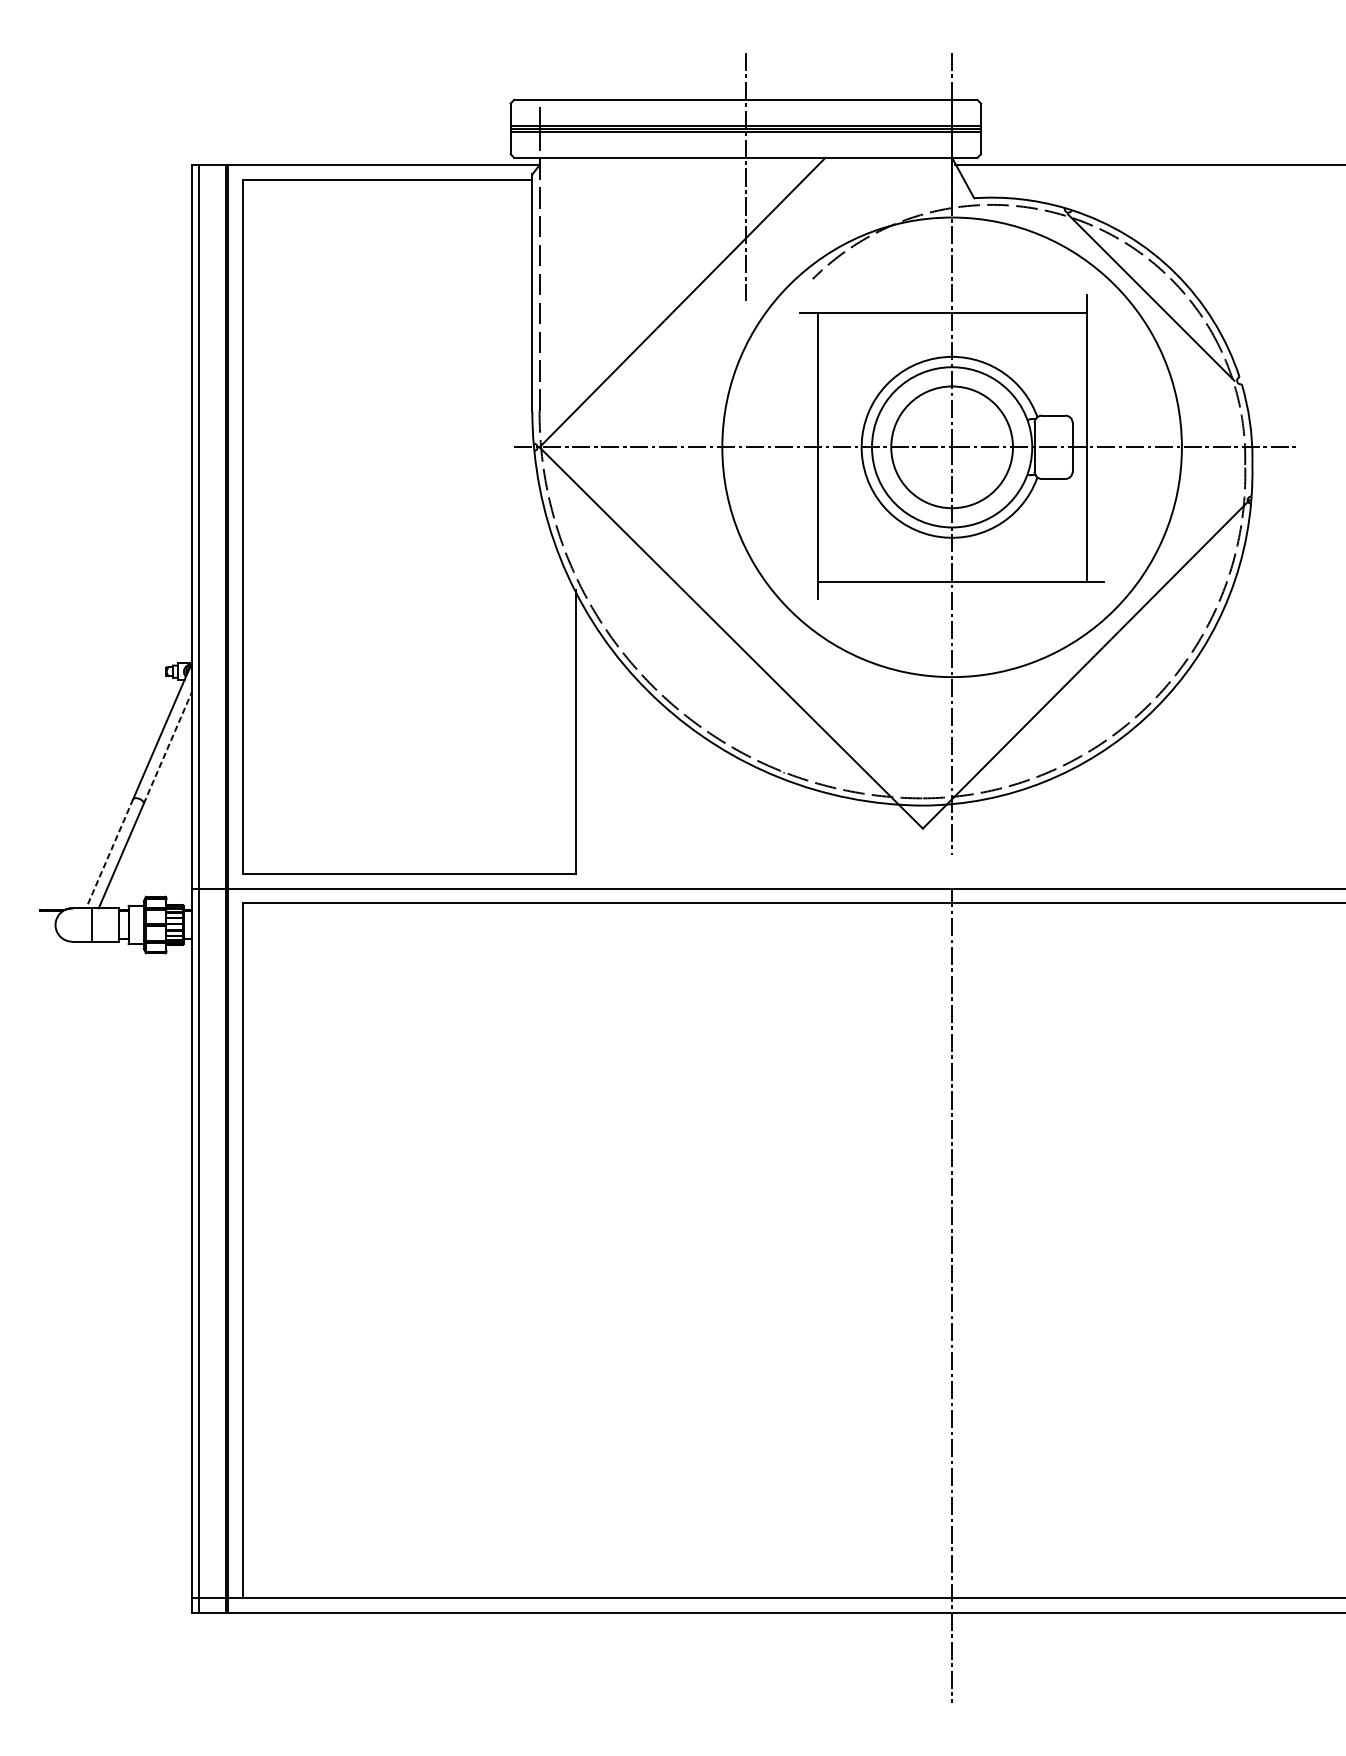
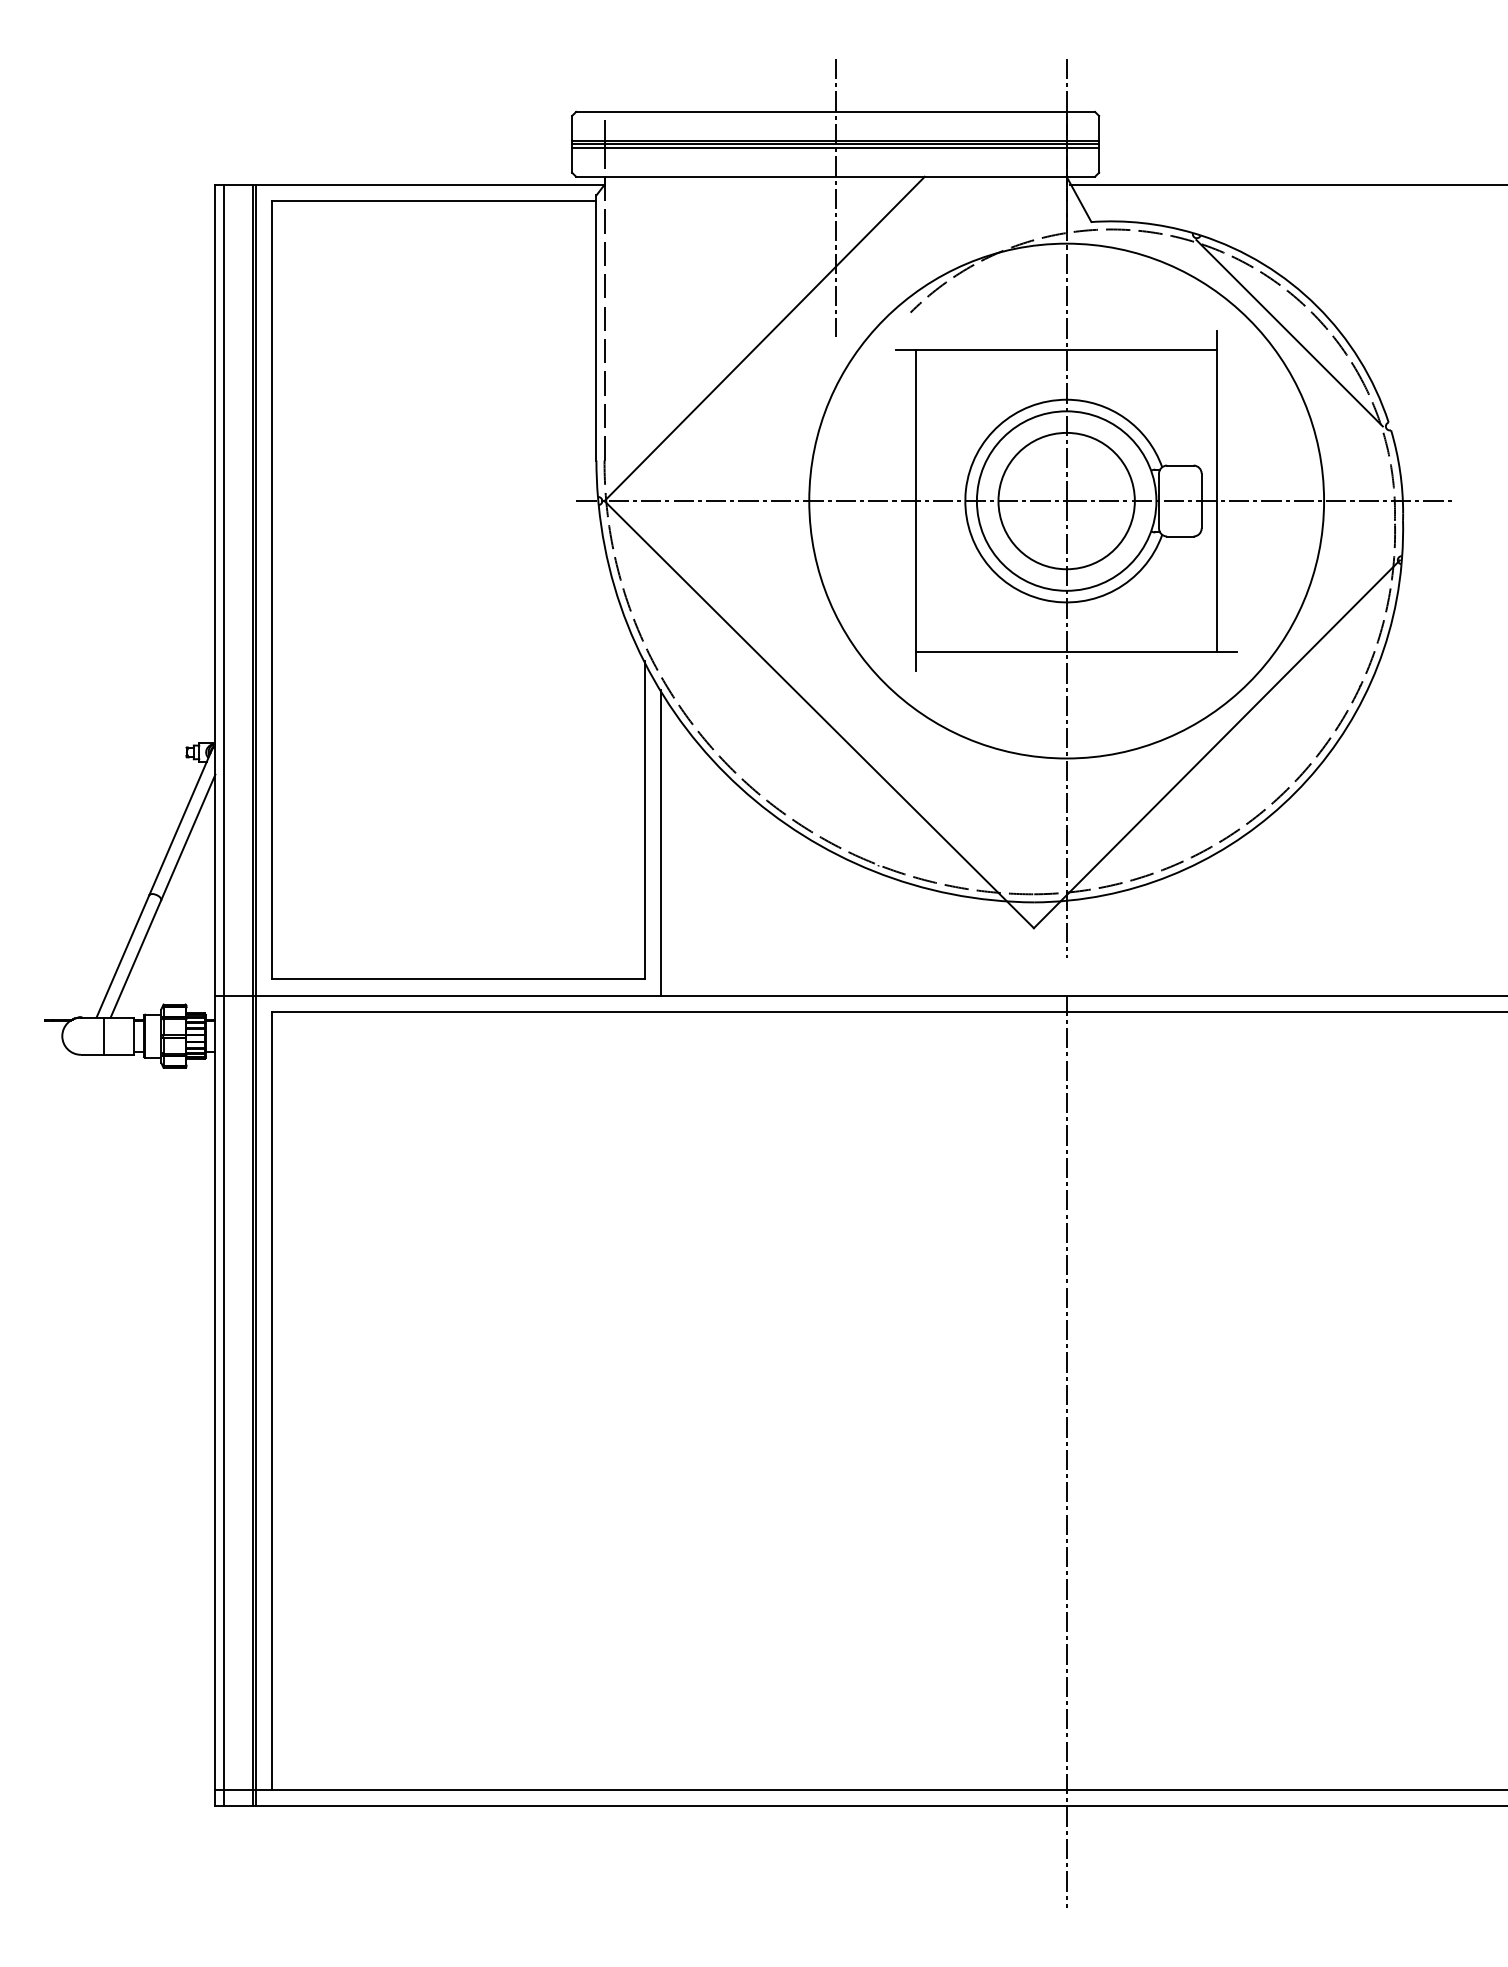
line: (168, 747) -> (188, 837), dashed -> solid
line: (590, 752) -> (661, 842), added
line: (109, 853) -> (122, 956), dashed -> solid

